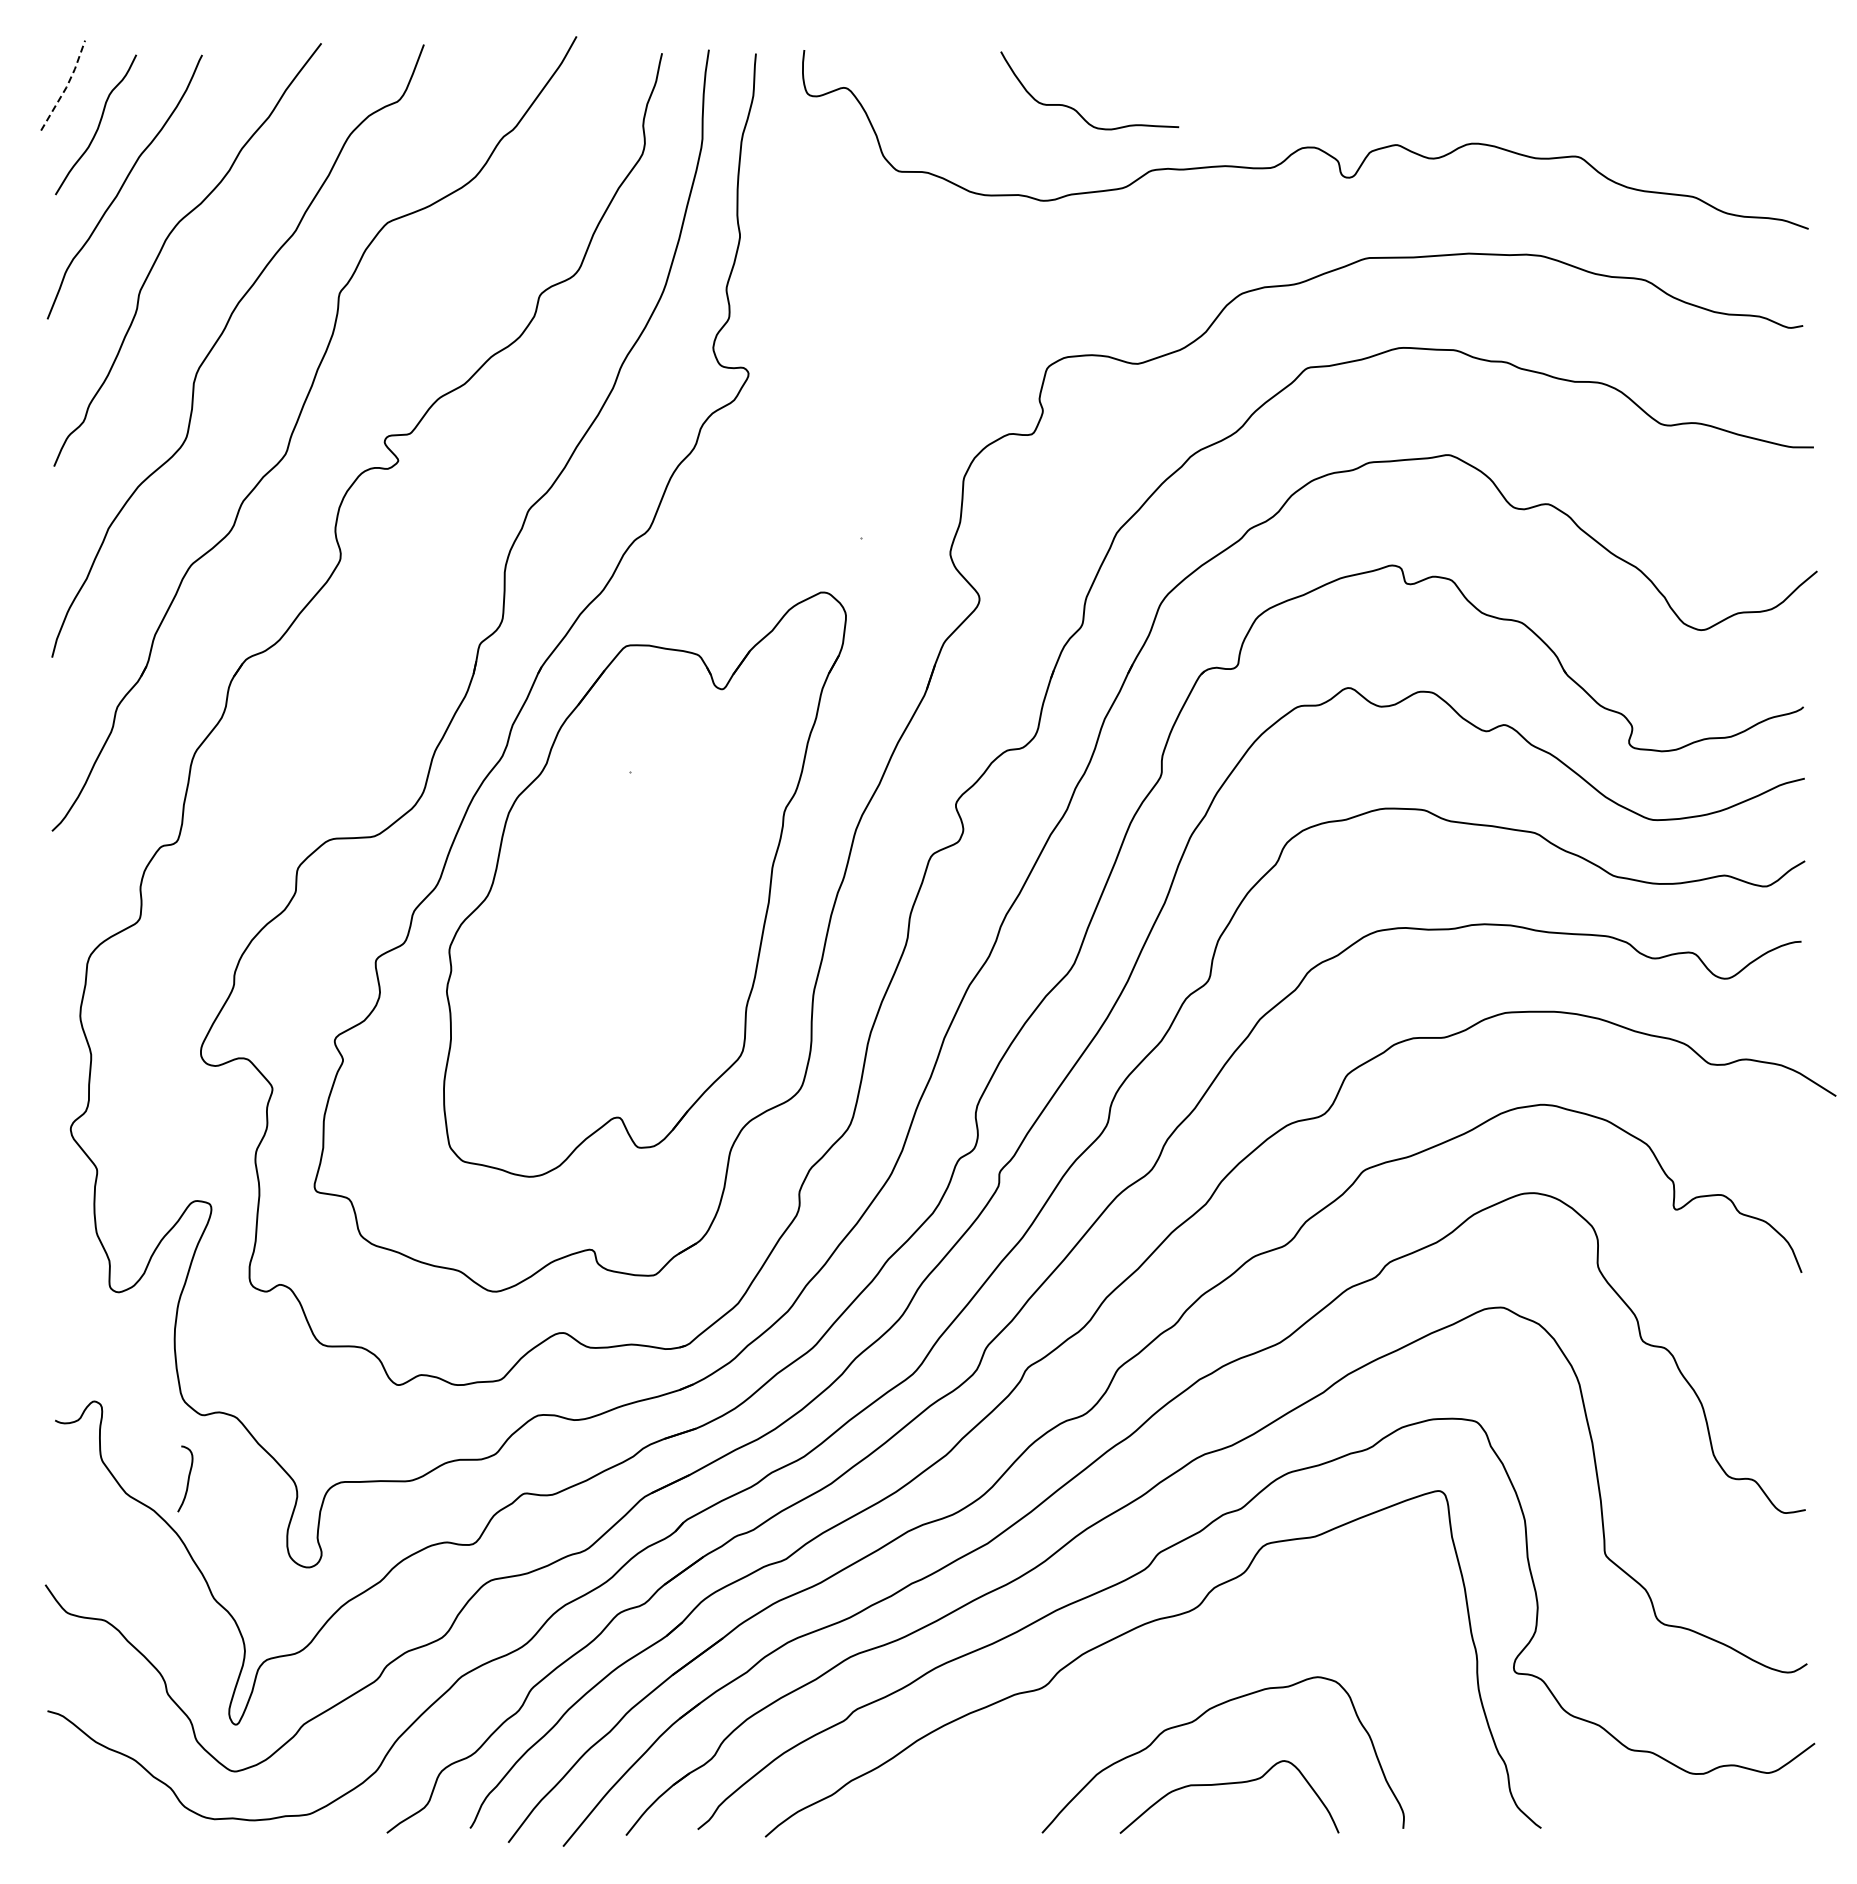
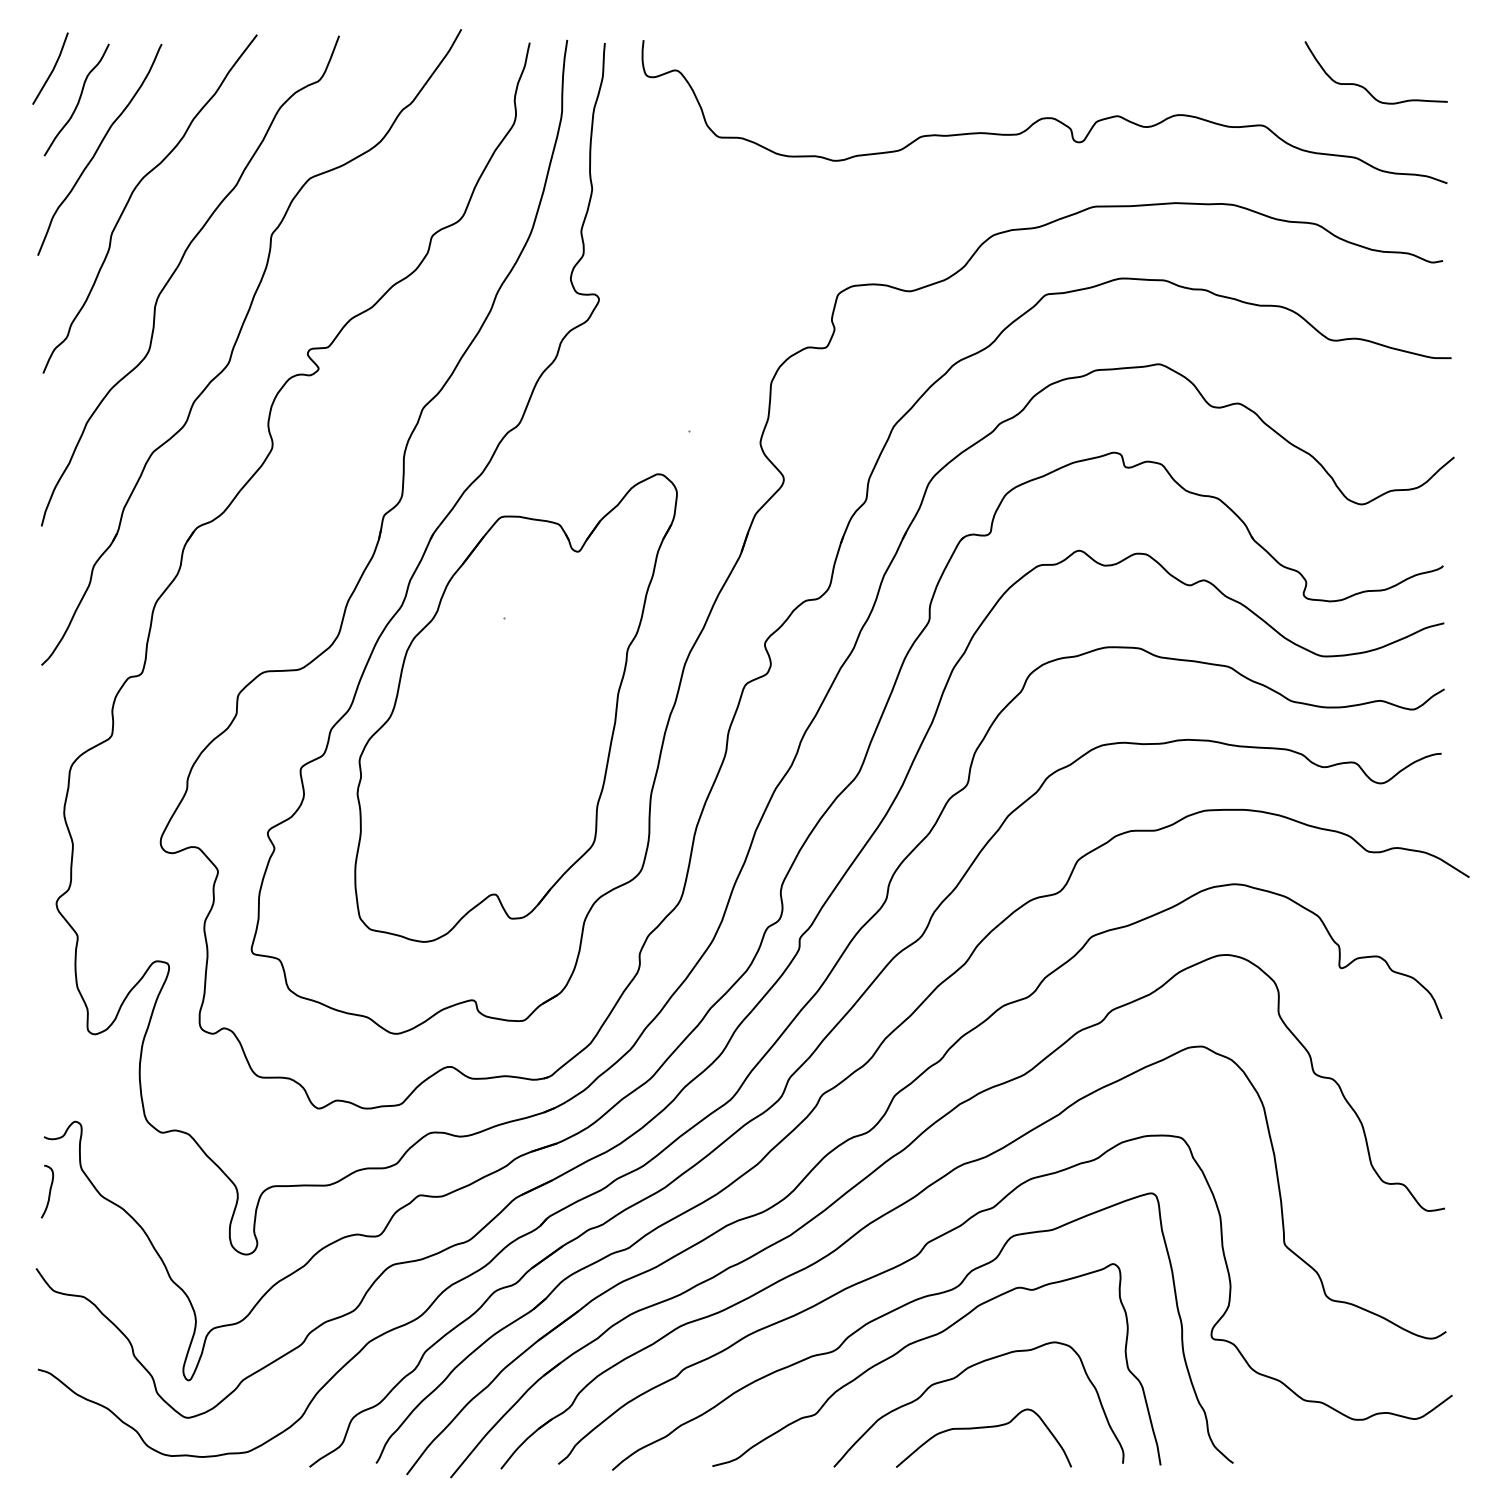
line: (66, 87) -> (53, 70), dashed -> solid
curve: (1077, 110) -> (1366, 88), moved
curve: (187, 1478) -> (49, 1191), moved
curve: (1159, 1672) -> (927, 1338), added

